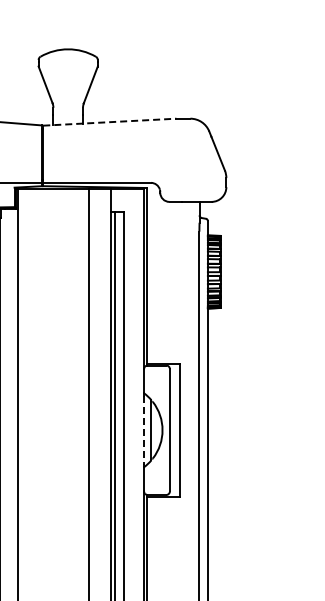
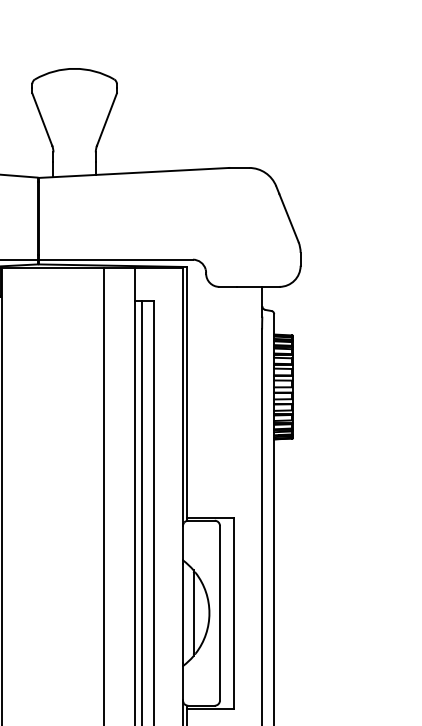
line: (109, 122) -> (133, 173), dashed -> solid
line: (144, 430) -> (183, 613), dashed -> solid

